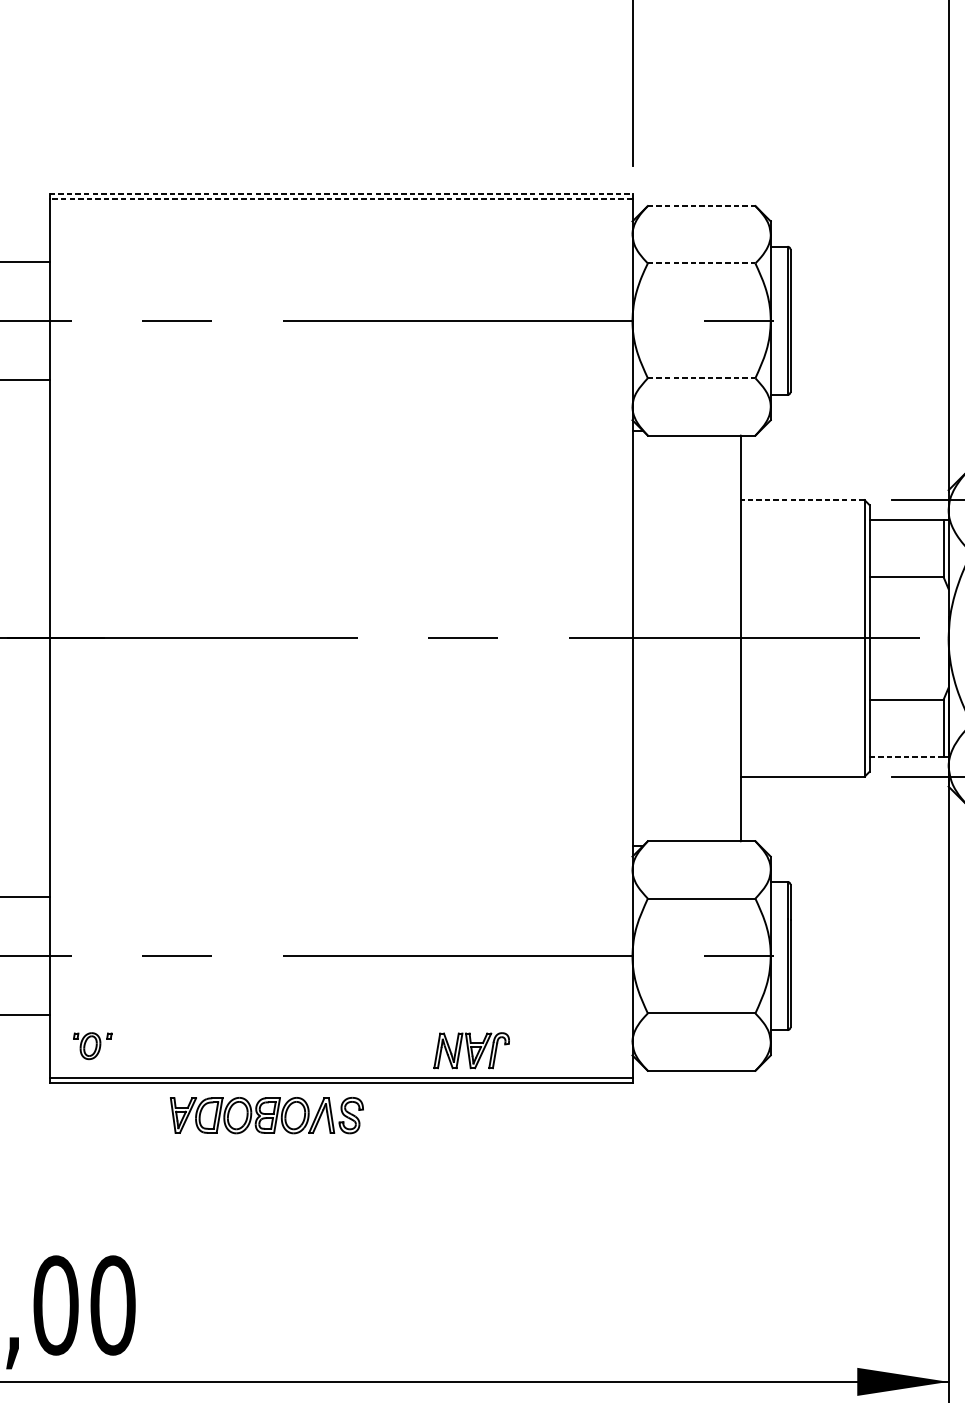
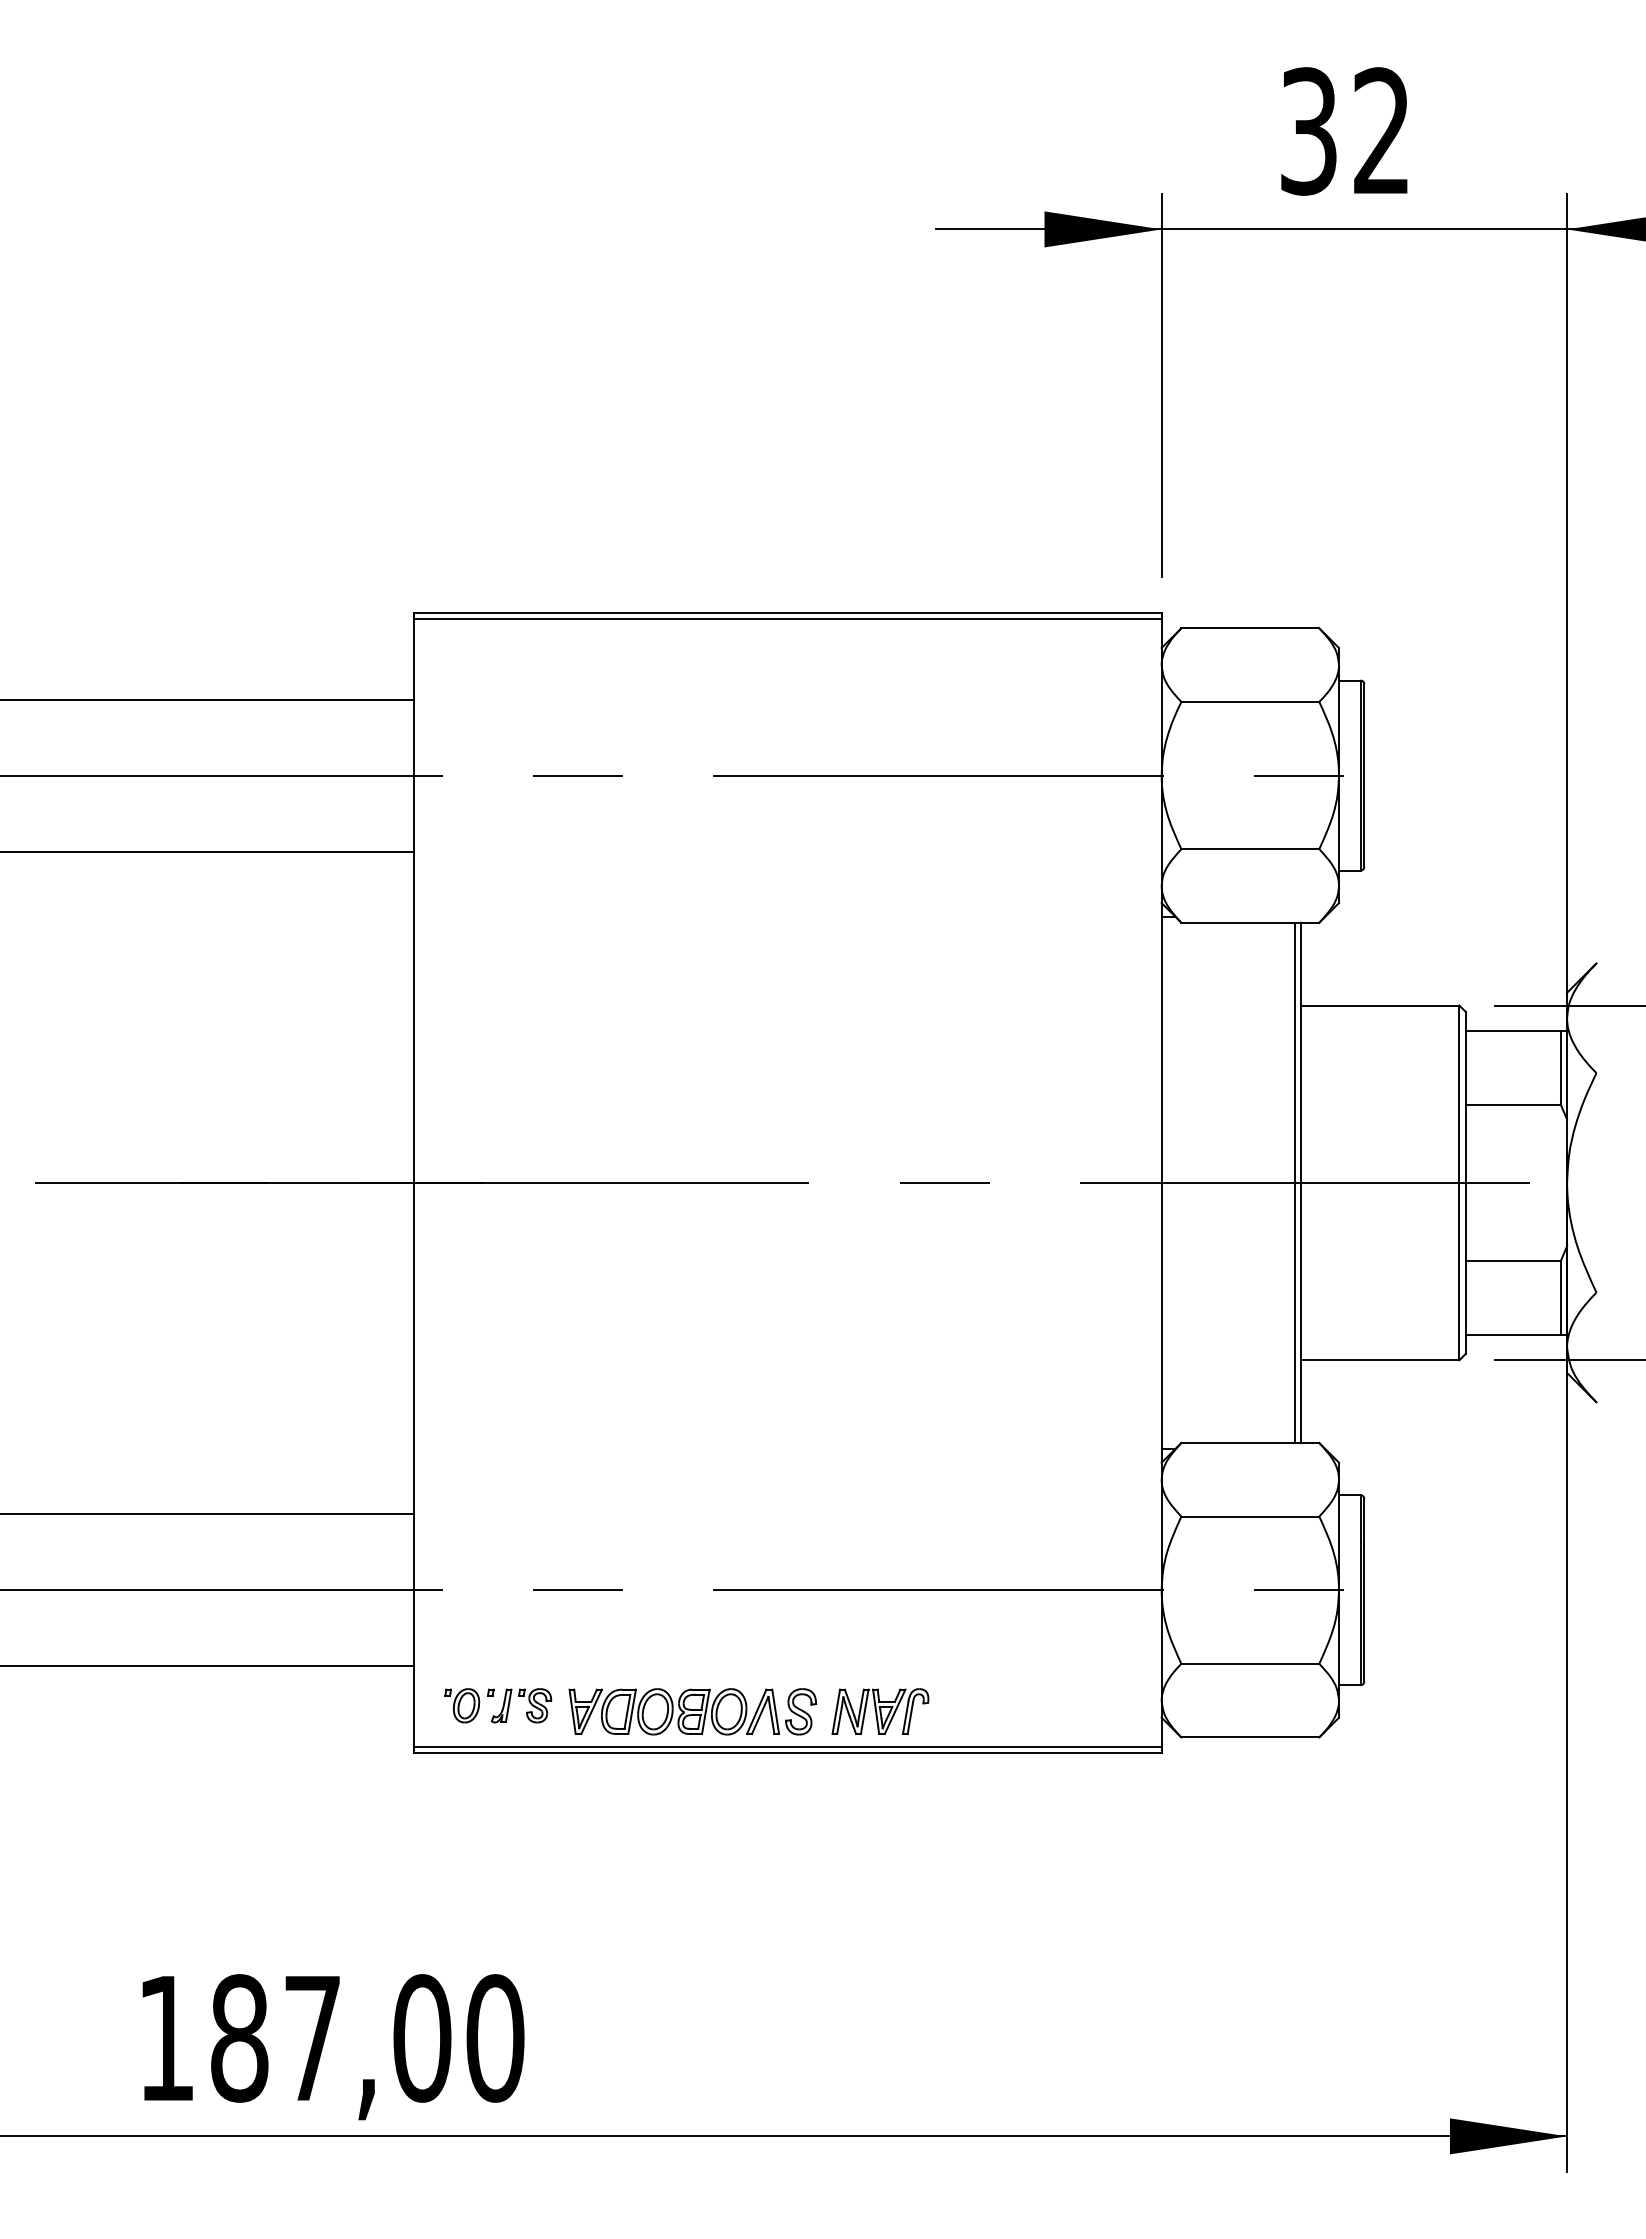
line: (340, 193) -> (787, 612), dashed -> solid
line: (340, 199) -> (787, 619), dashed -> solid
line: (701, 206) -> (1250, 628), dashed -> solid
line: (701, 263) -> (1250, 701), dashed -> solid
line: (701, 378) -> (1250, 849), dashed -> solid
line: (802, 500) -> (1379, 1005), dashed -> solid
line: (736, 638) -> (1294, 1182), added
line: (906, 756) -> (1513, 1334), dashed -> solid
part: (137, 1050) -> (526, 1711), added
part: (471, 1050) -> (880, 1711), moved
part: (266, 1115) -> (692, 1711), moved

